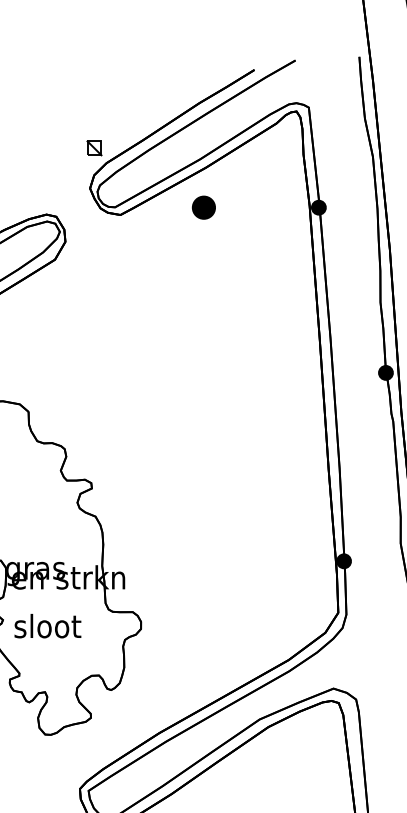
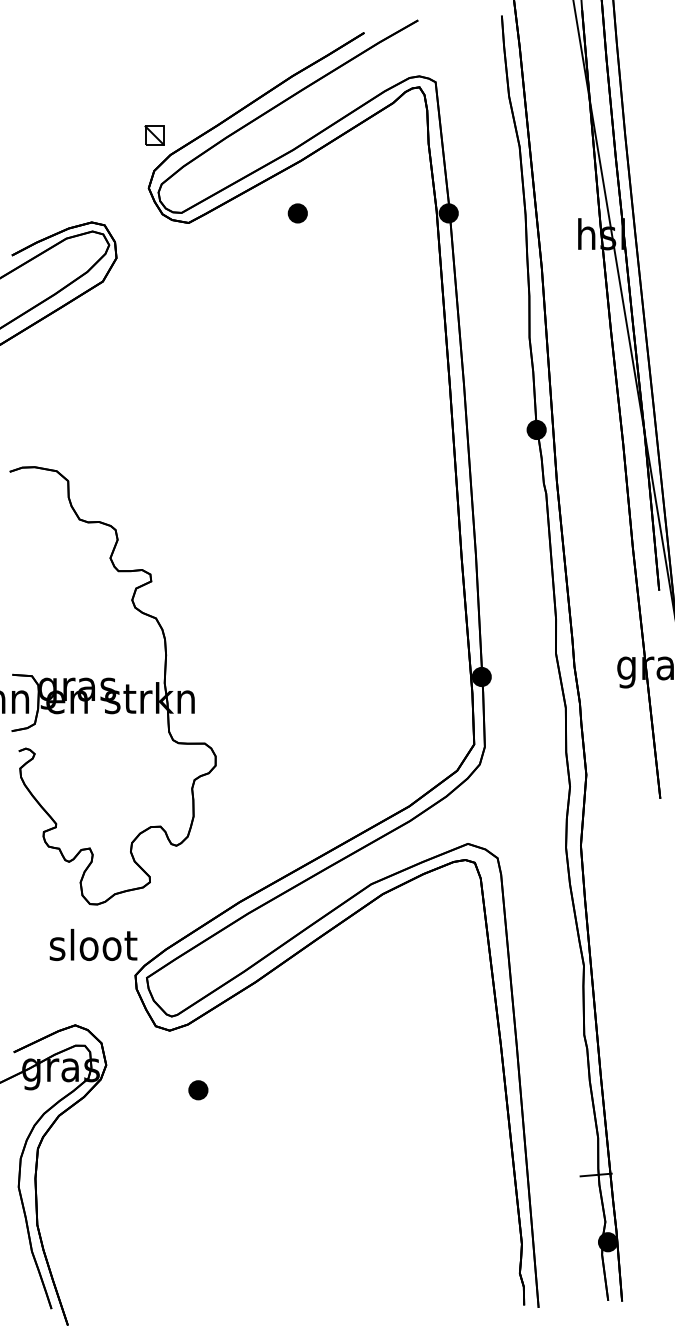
part: (203, 207) -> (297, 213), size x0.62
text: (47, 625) -> (93, 944), moved

